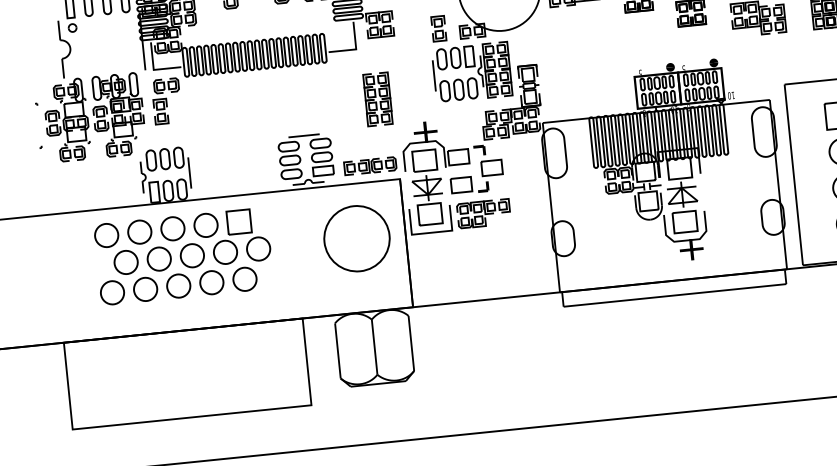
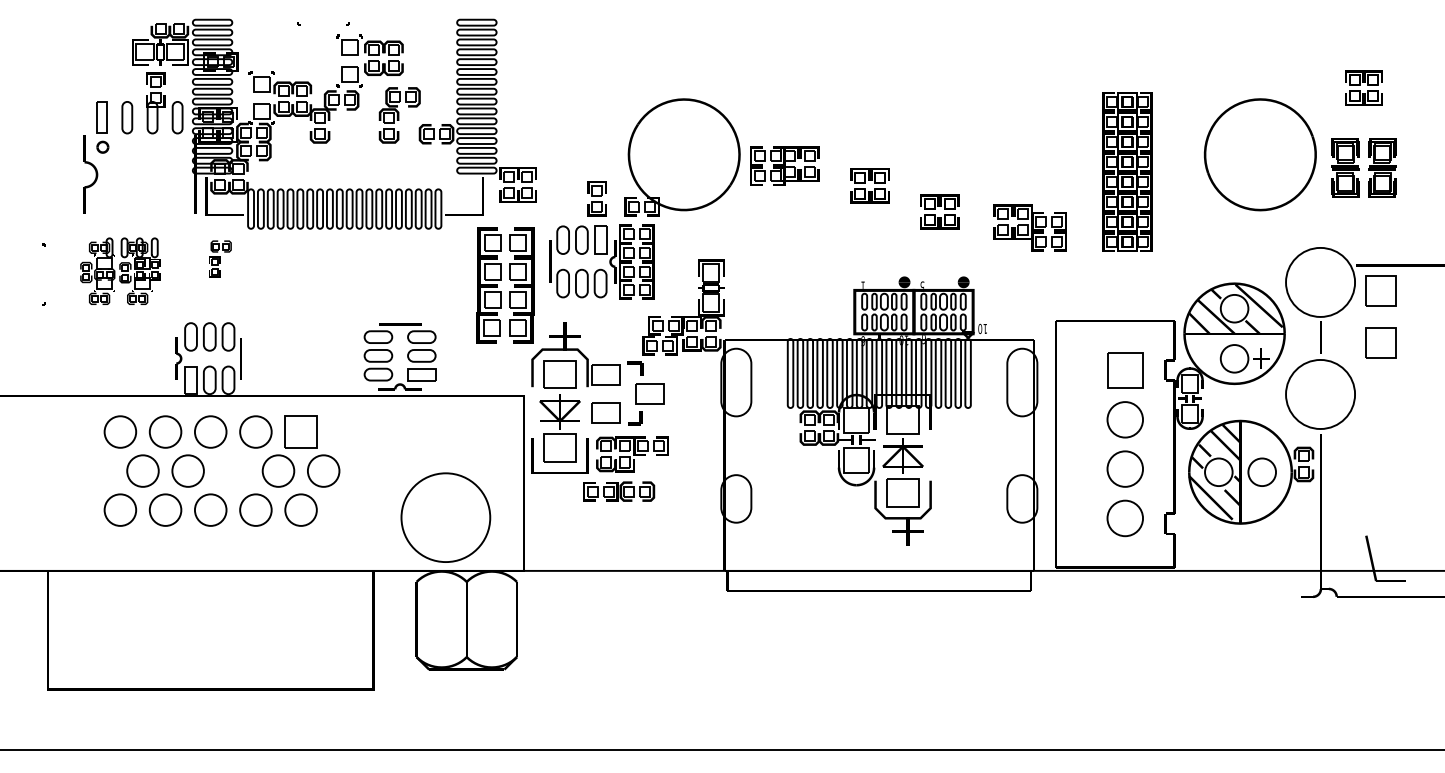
part: (471, 66) -> (601, 254), moved
text: (640, 71) -> (863, 284), 5 -> 1
part: (377, 99) -> (504, 285), size x1.6
part: (167, 100) -> (220, 258), size x0.6
part: (94, 117) -> (120, 271), size x0.6
part: (370, 166) -> (619, 491), moved
circle: (356, 238) -> (445, 517), moved
circle: (191, 255) -> (232, 470), removed

